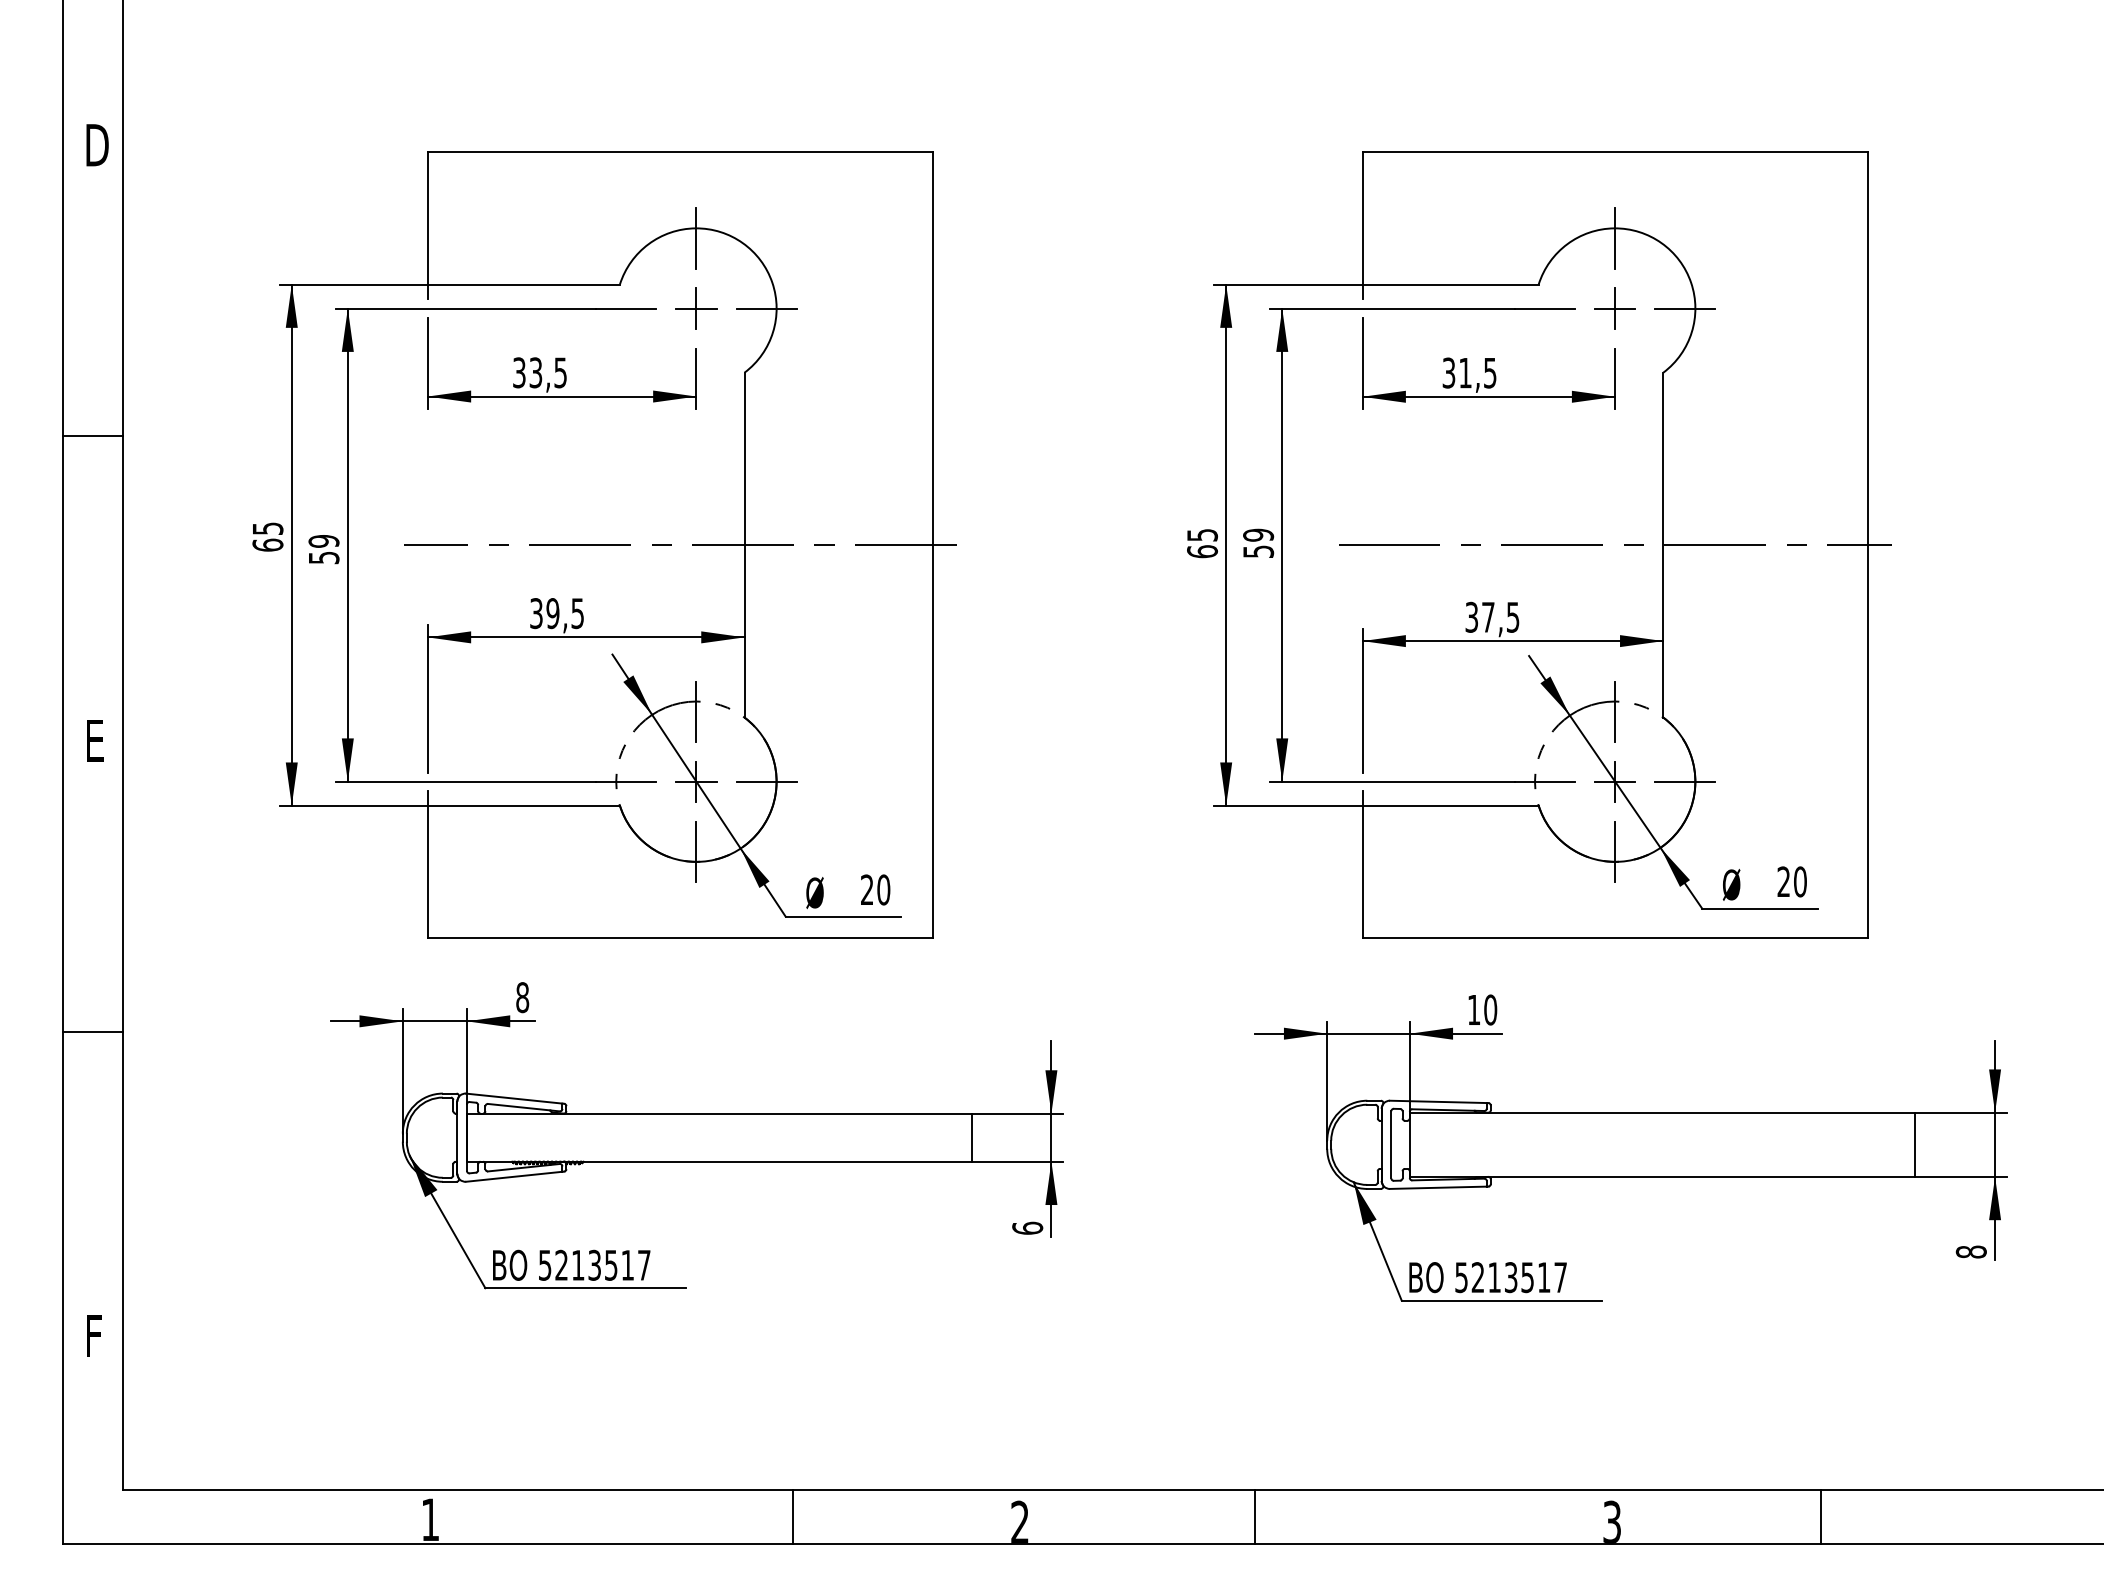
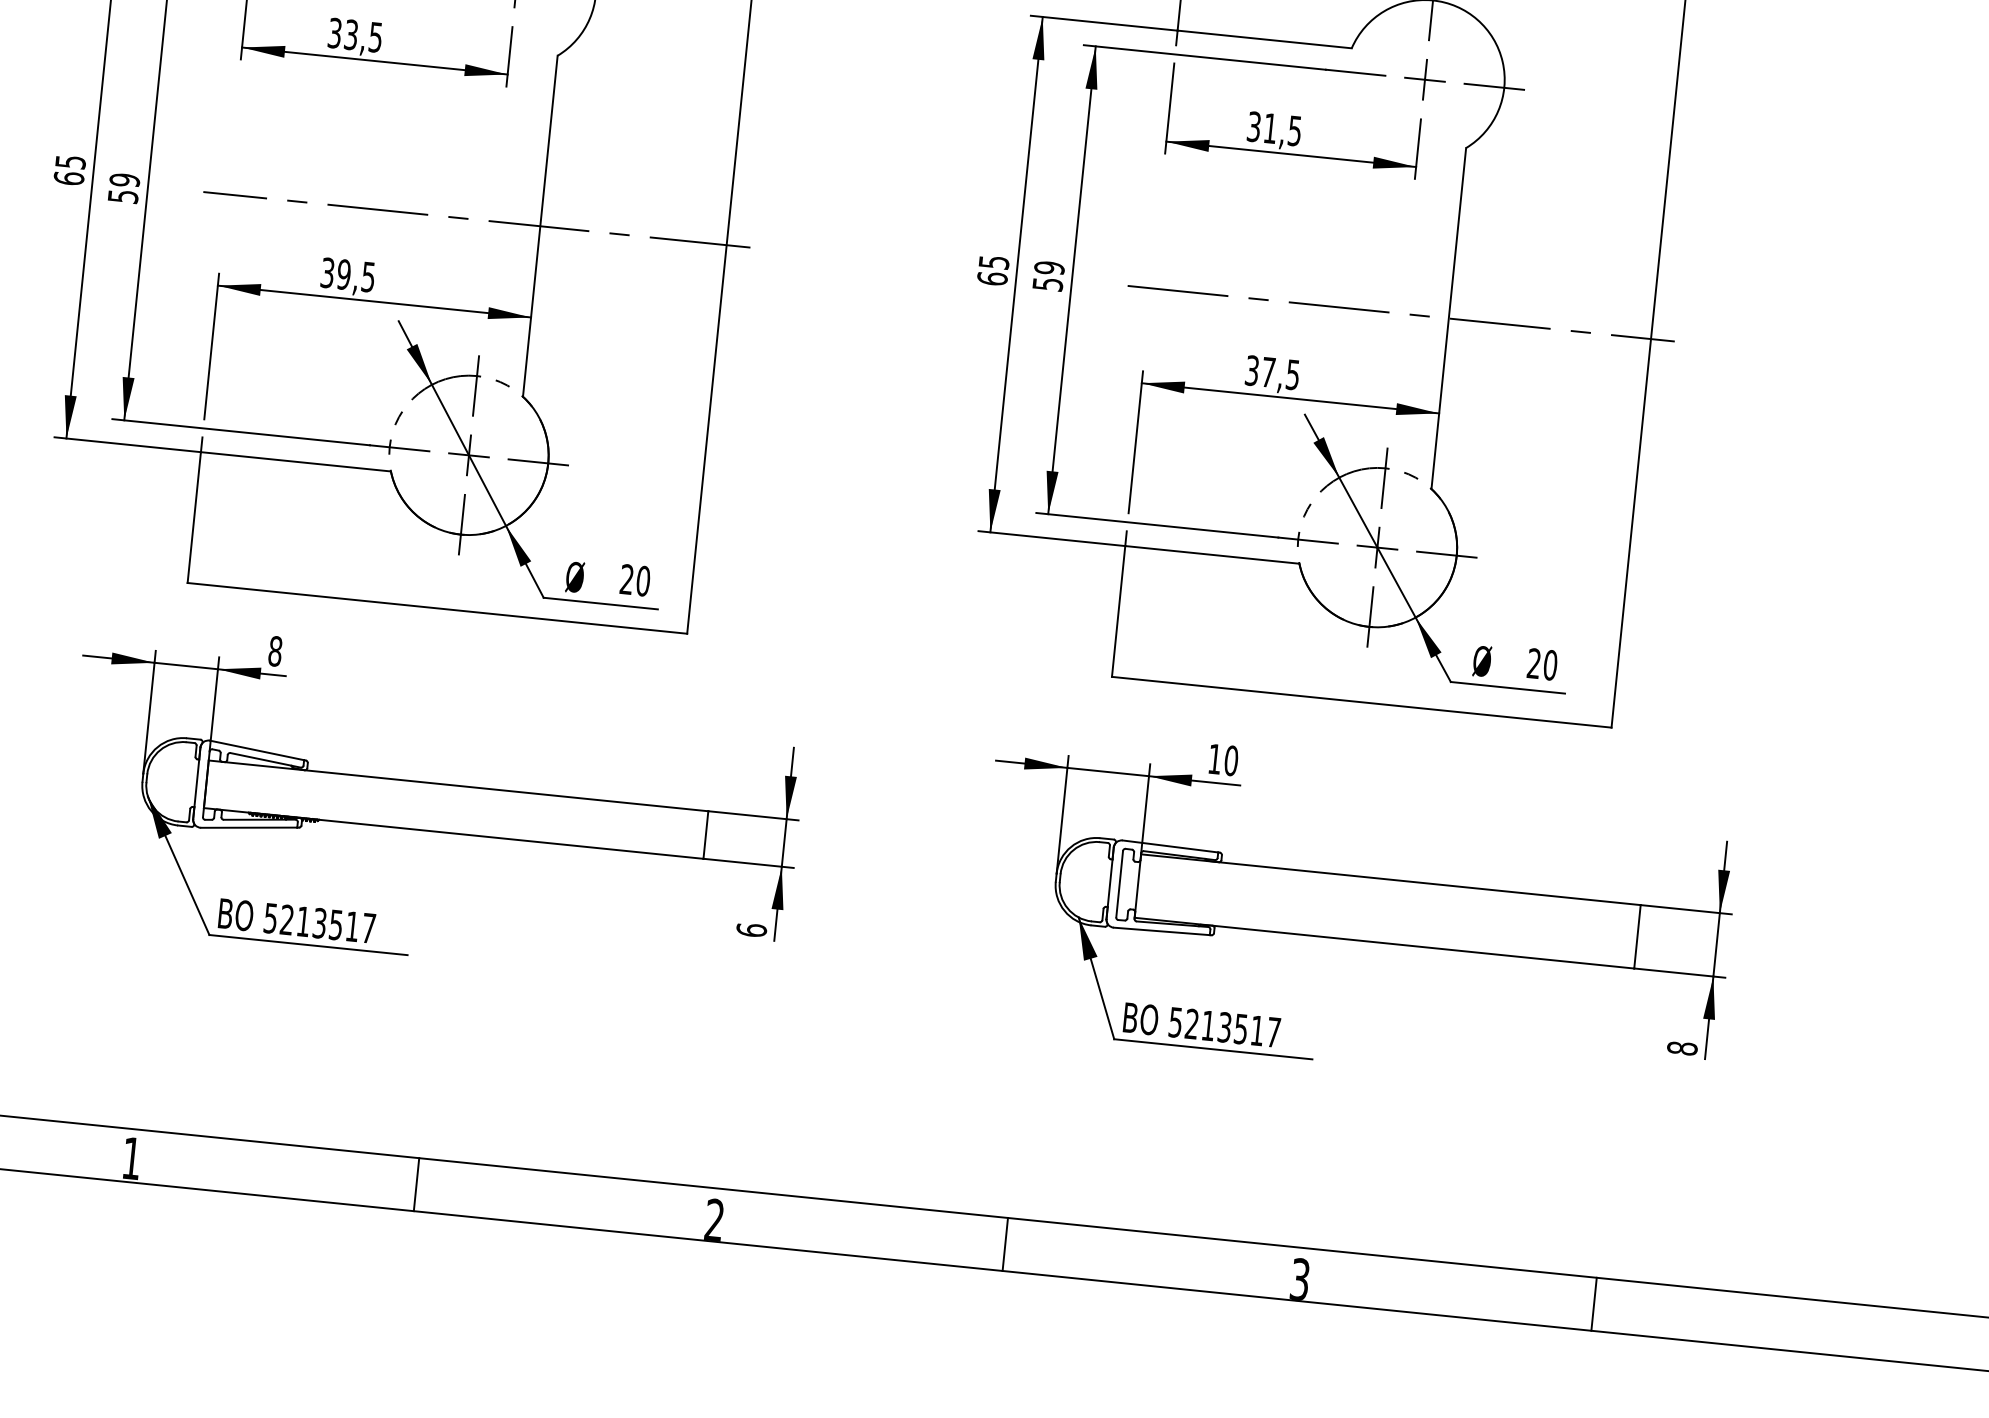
line: (793, 1516) -> (416, 1184), moved
line: (1254, 1516) -> (1005, 1243), moved
line: (1820, 1516) -> (1593, 1303), moved

